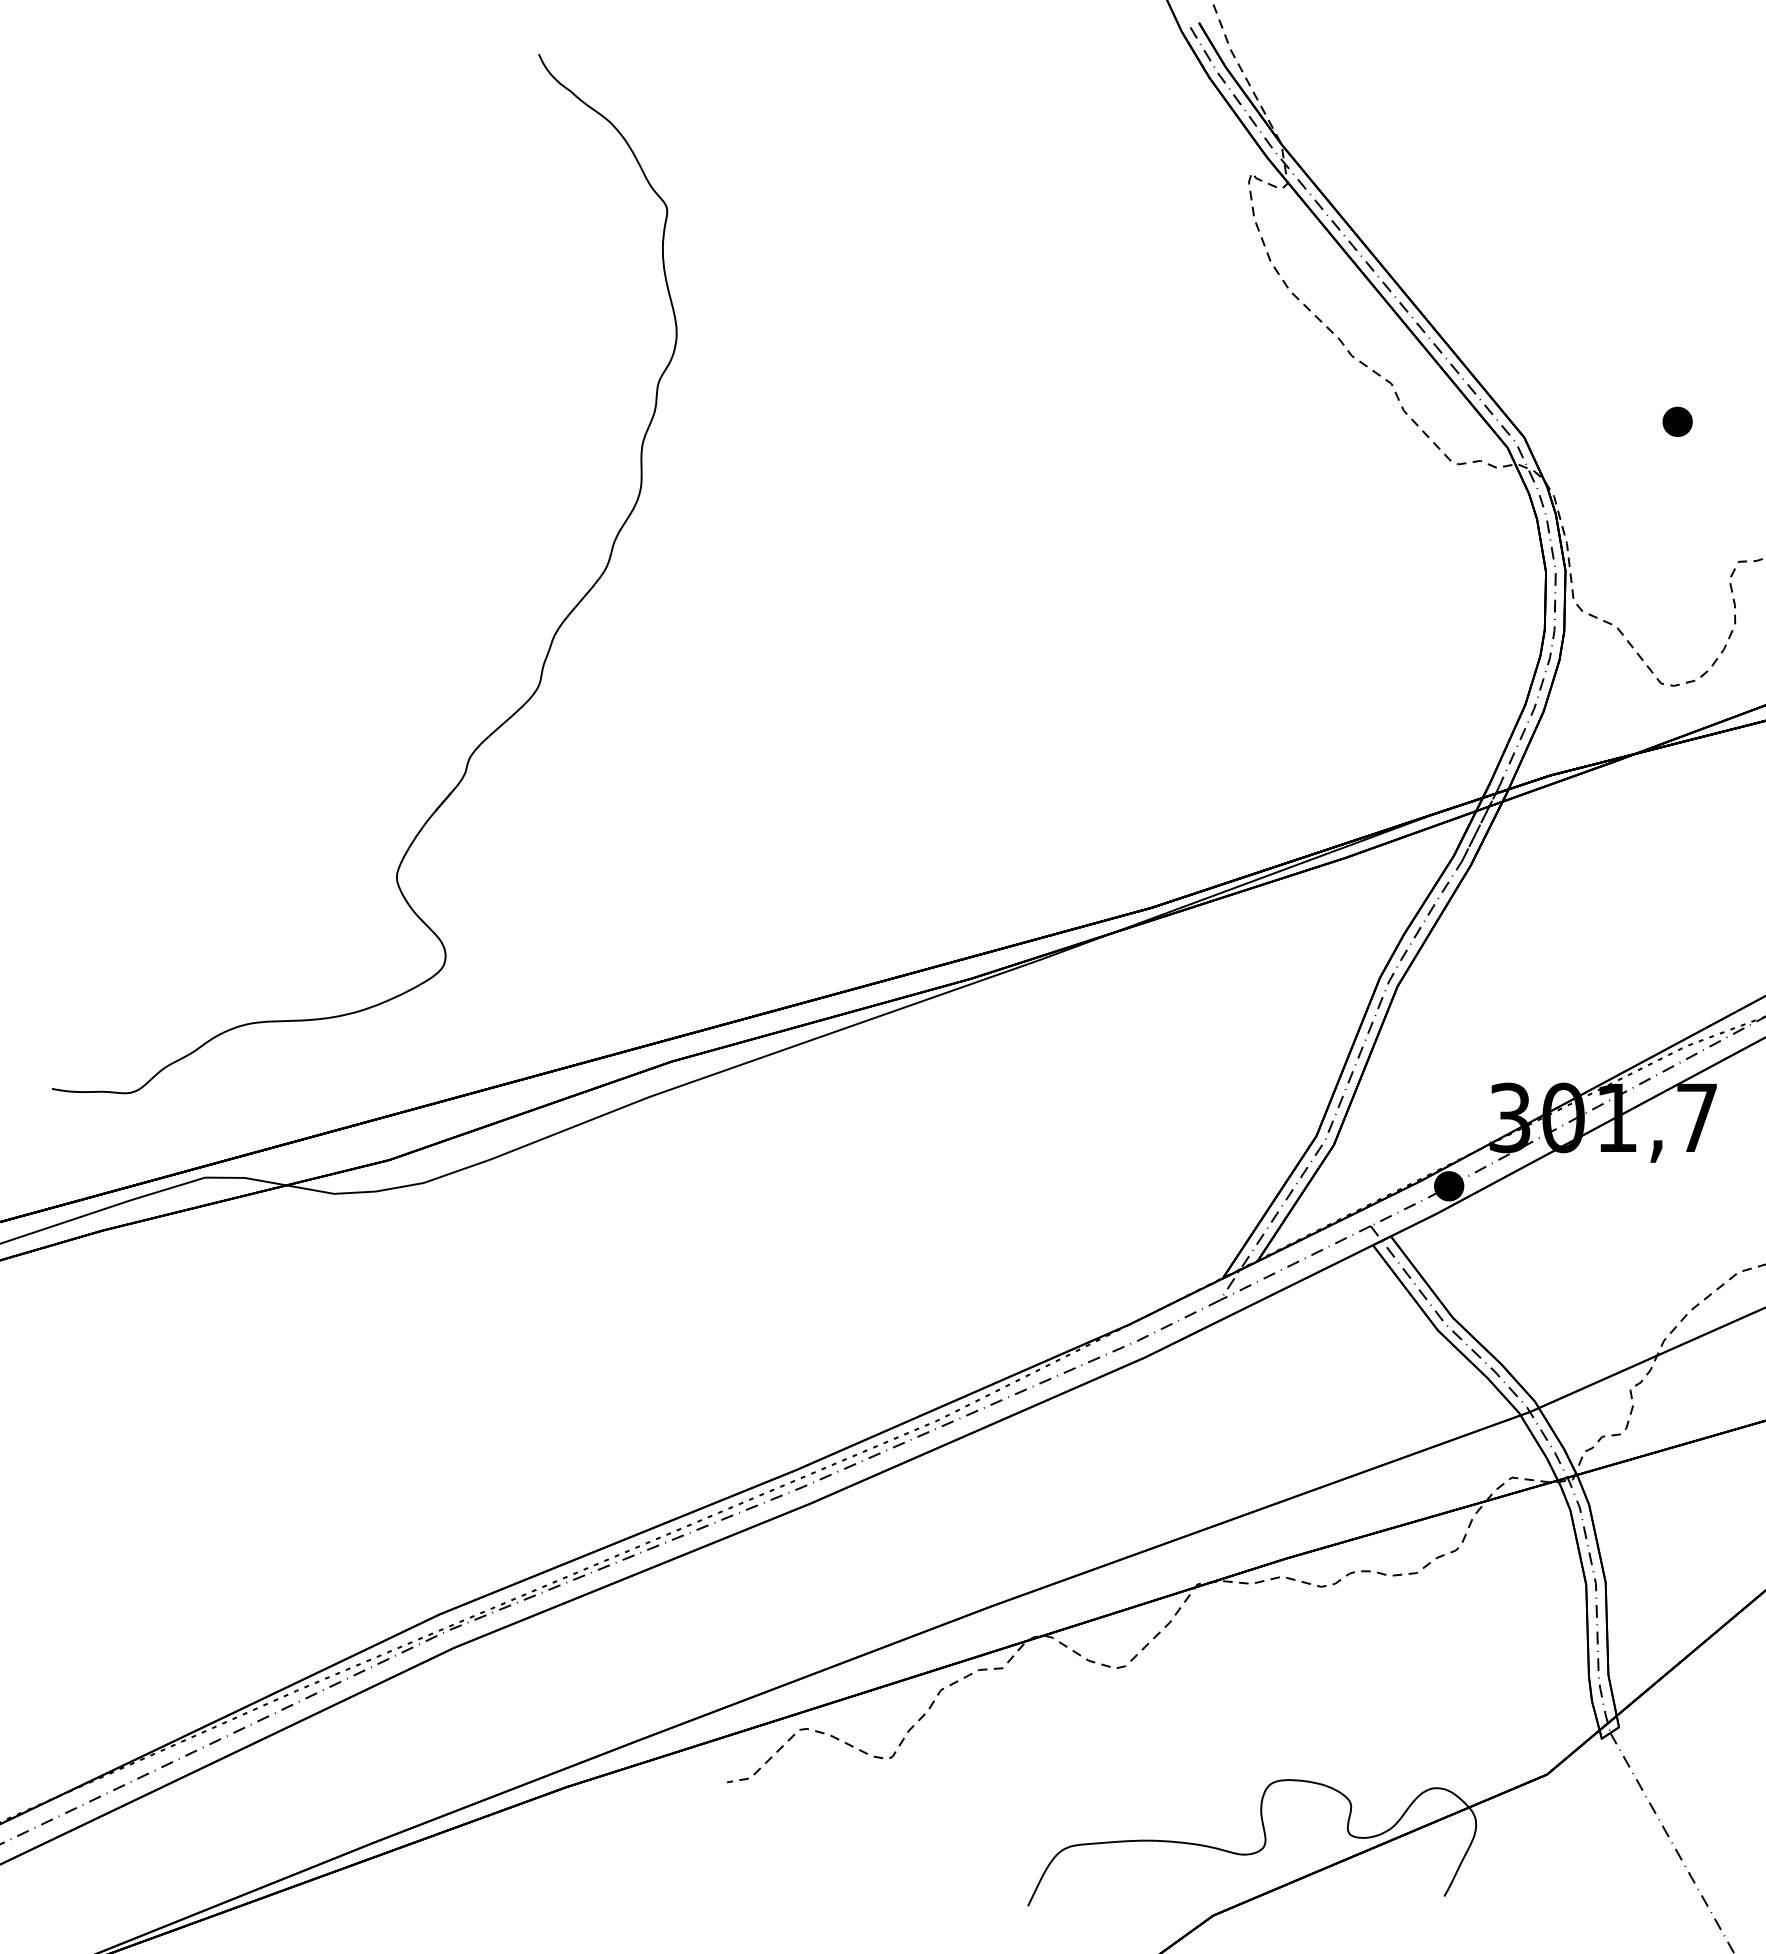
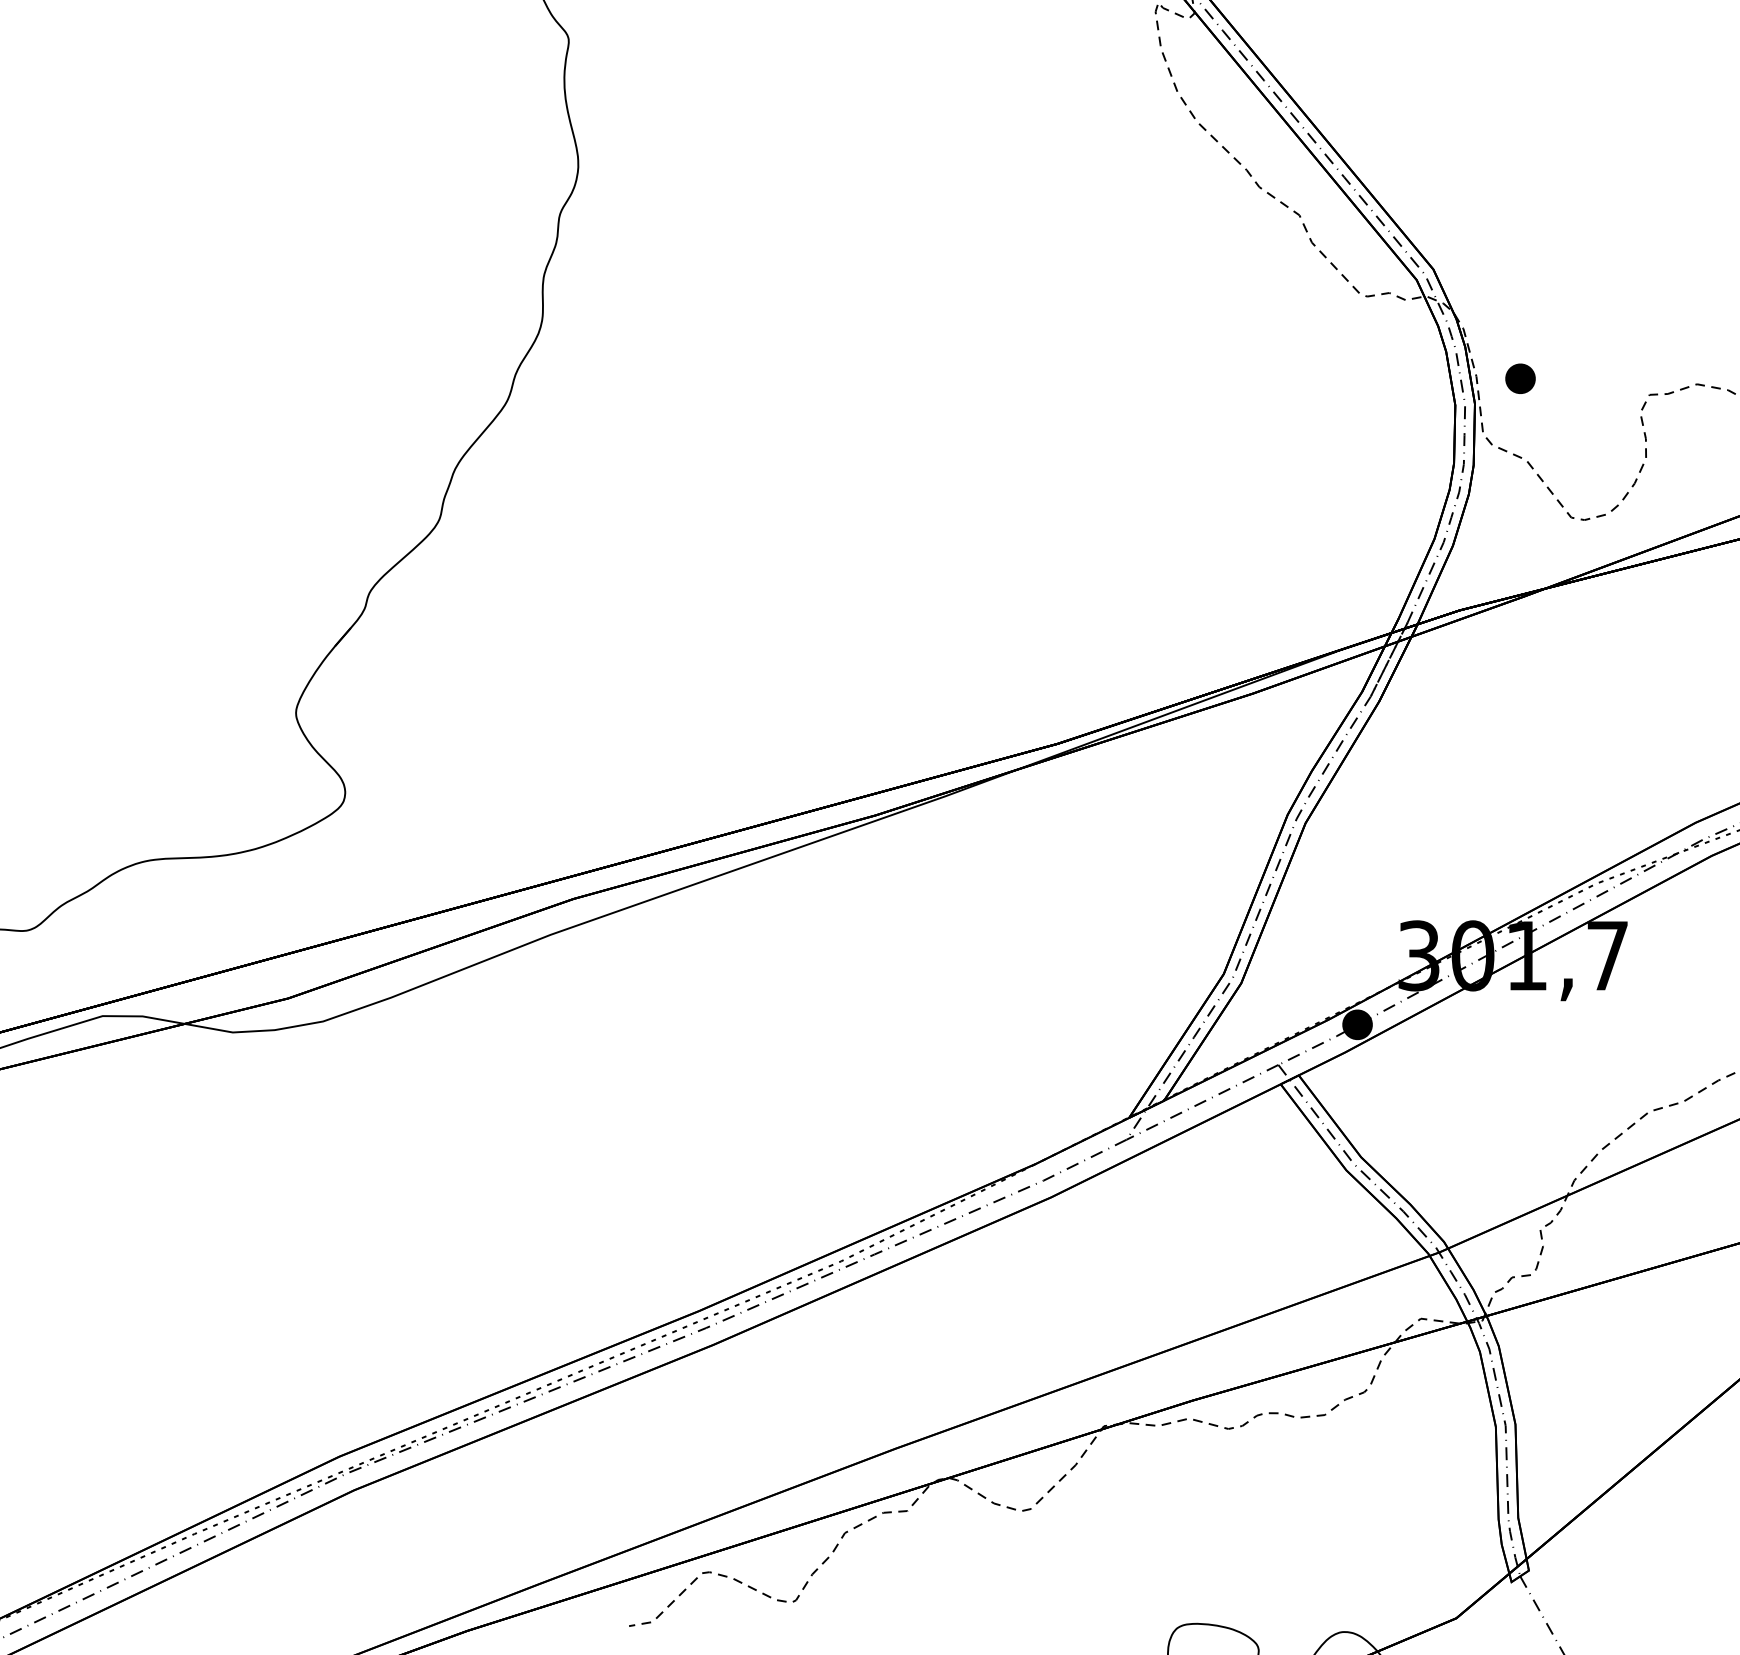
part: (1677, 421) -> (1520, 378), moved

